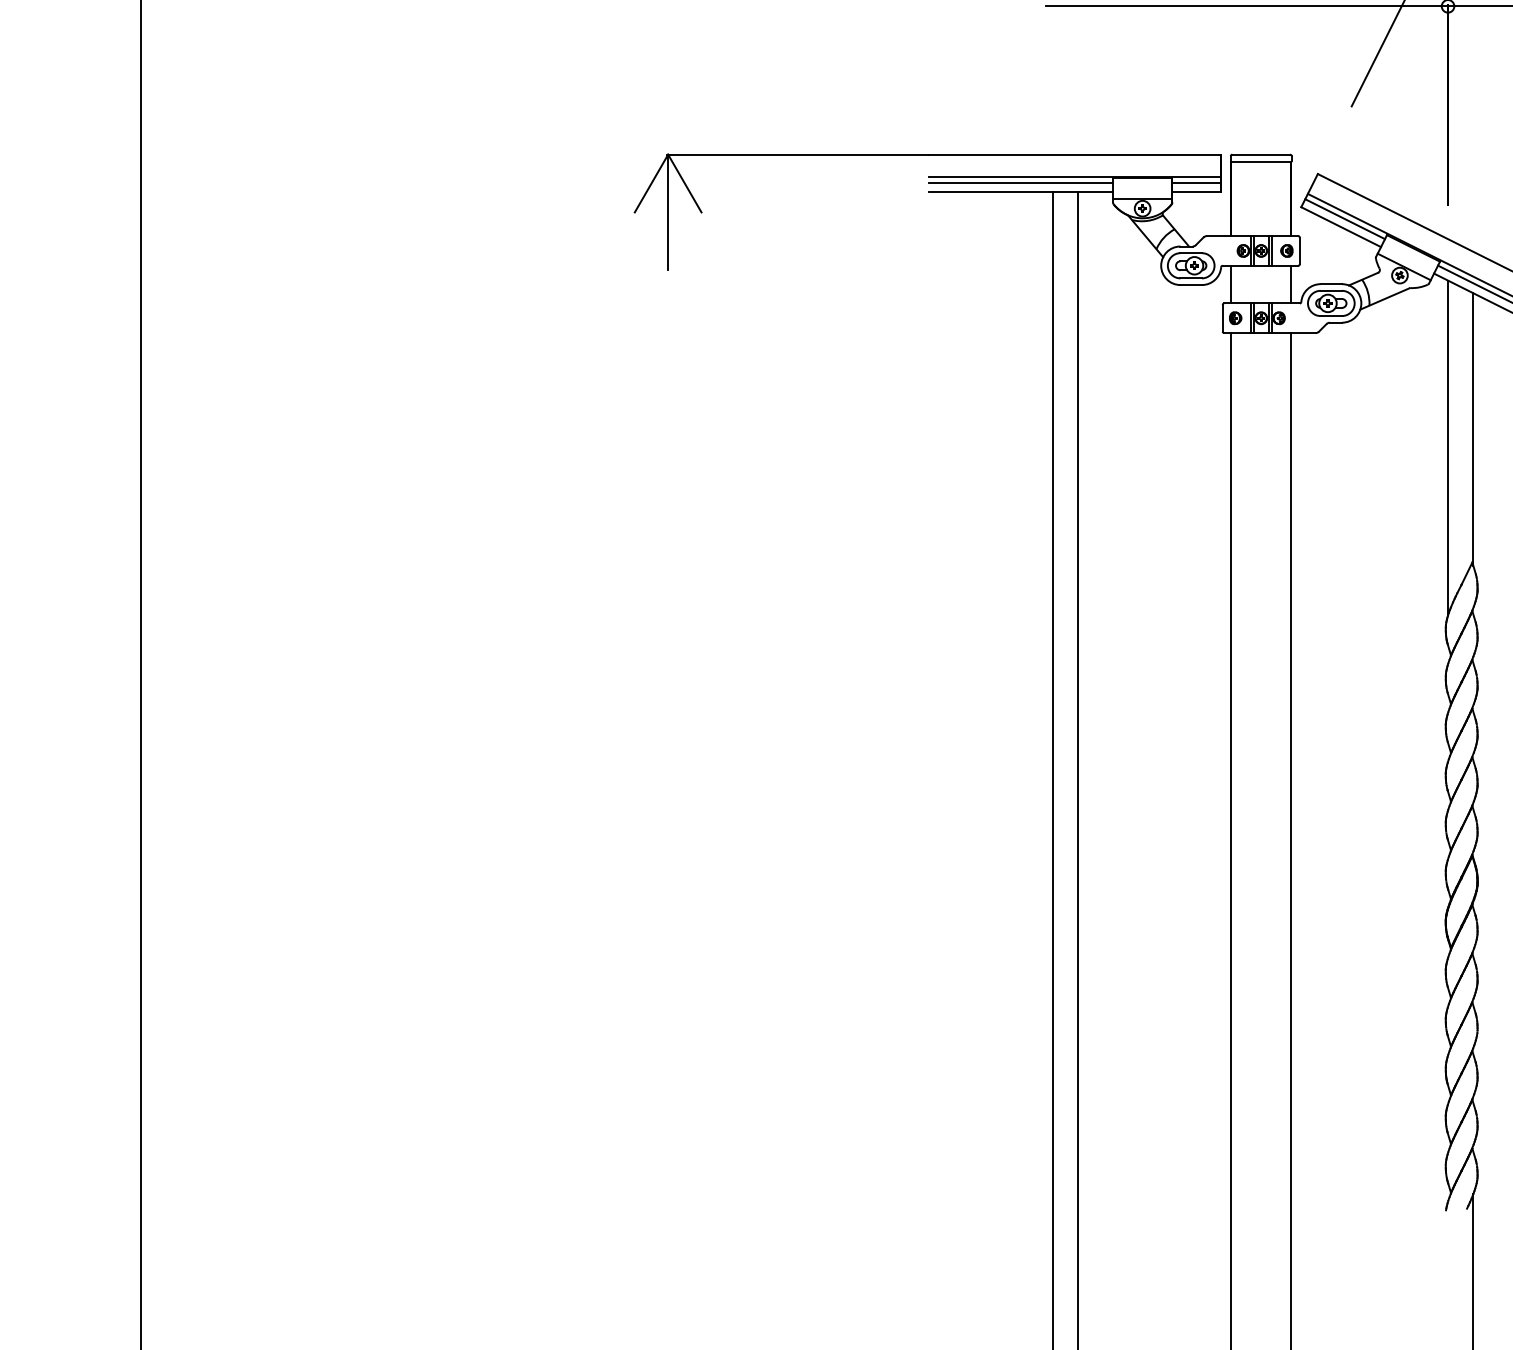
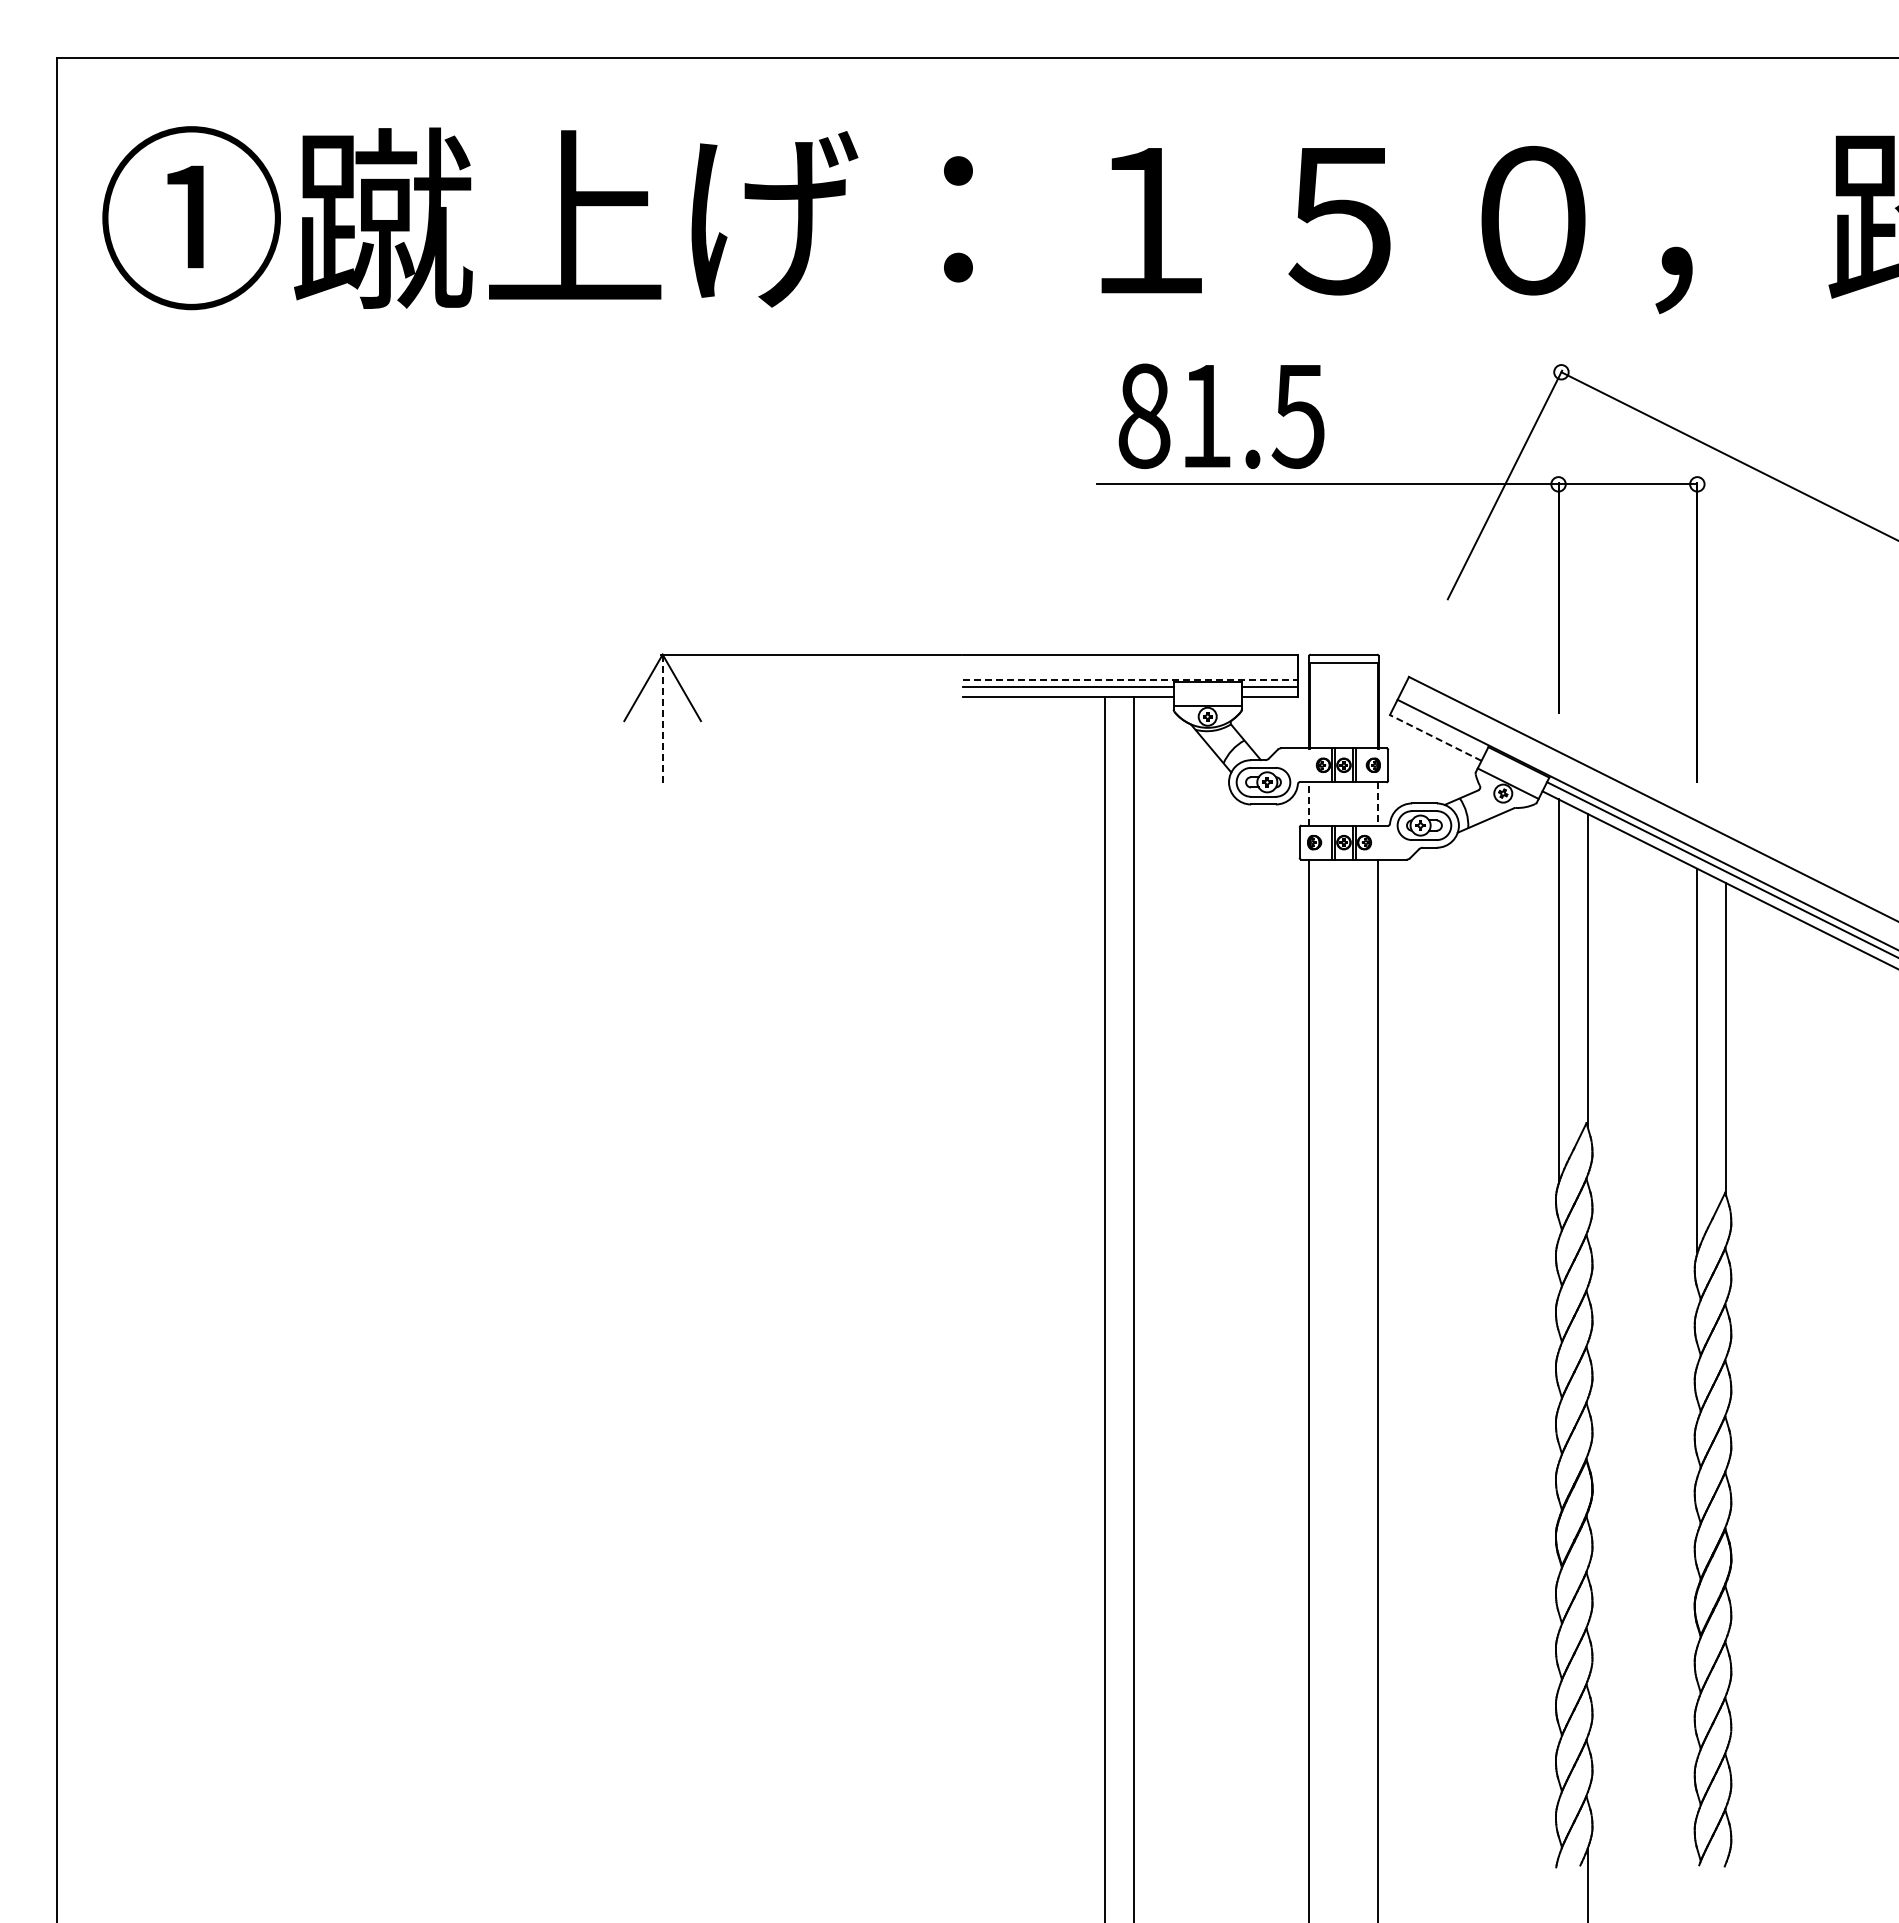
line: (1075, 177) -> (1130, 680), solid -> dashed
line: (668, 212) -> (662, 721), solid -> dashed
line: (1345, 218) -> (1440, 728), removed
line: (1340, 226) -> (1435, 737), solid -> dashed
line: (1231, 284) -> (1309, 803), solid -> dashed
line: (1291, 284) -> (1378, 803), solid -> dashed

